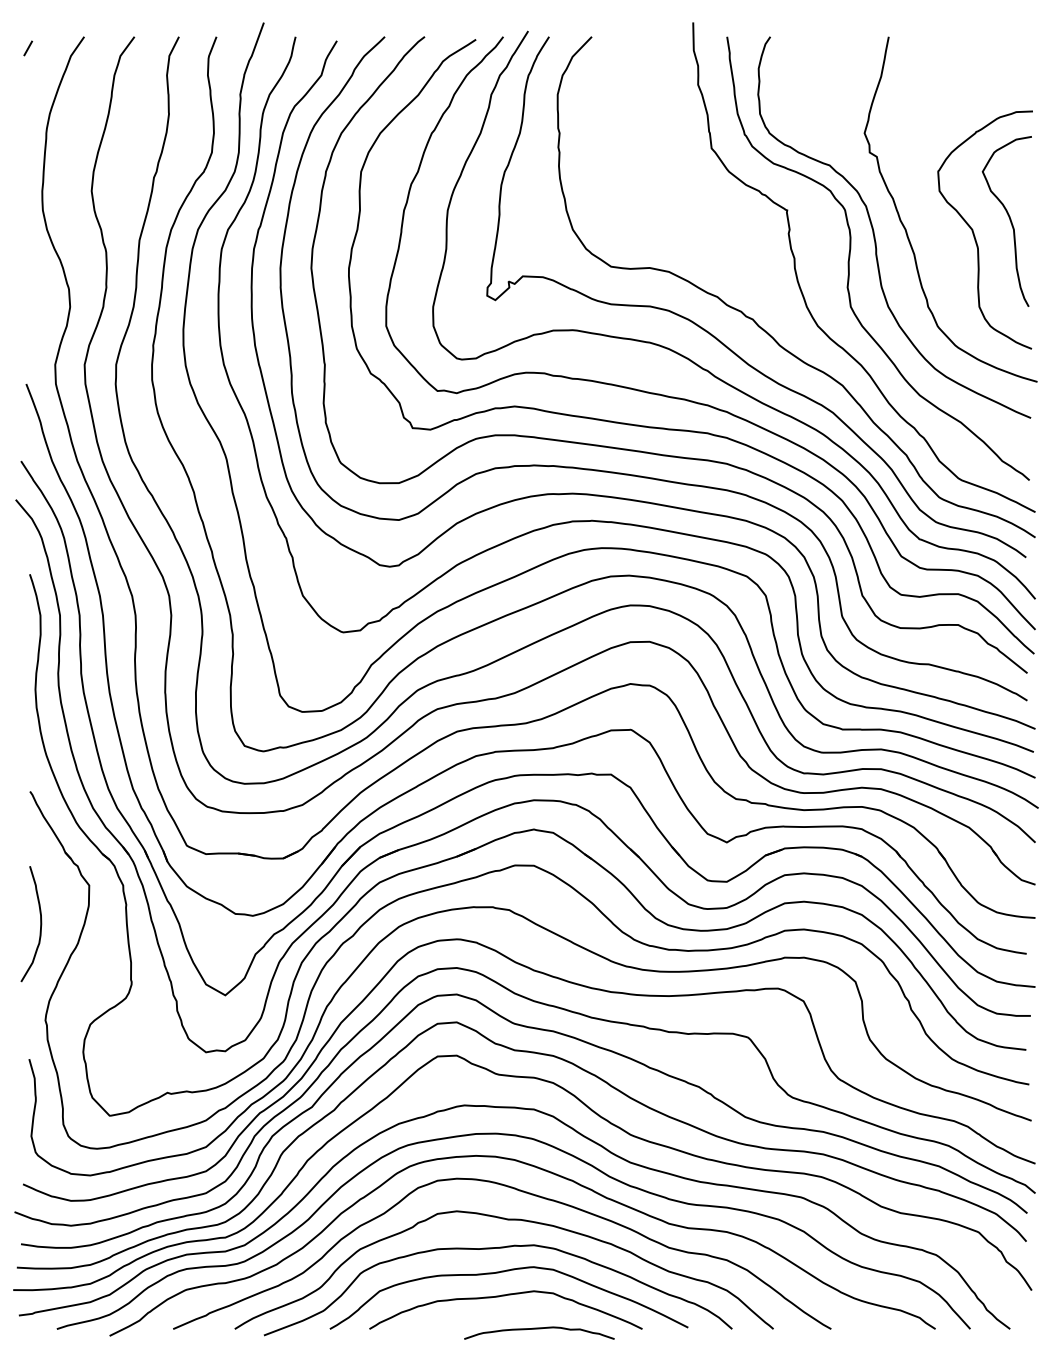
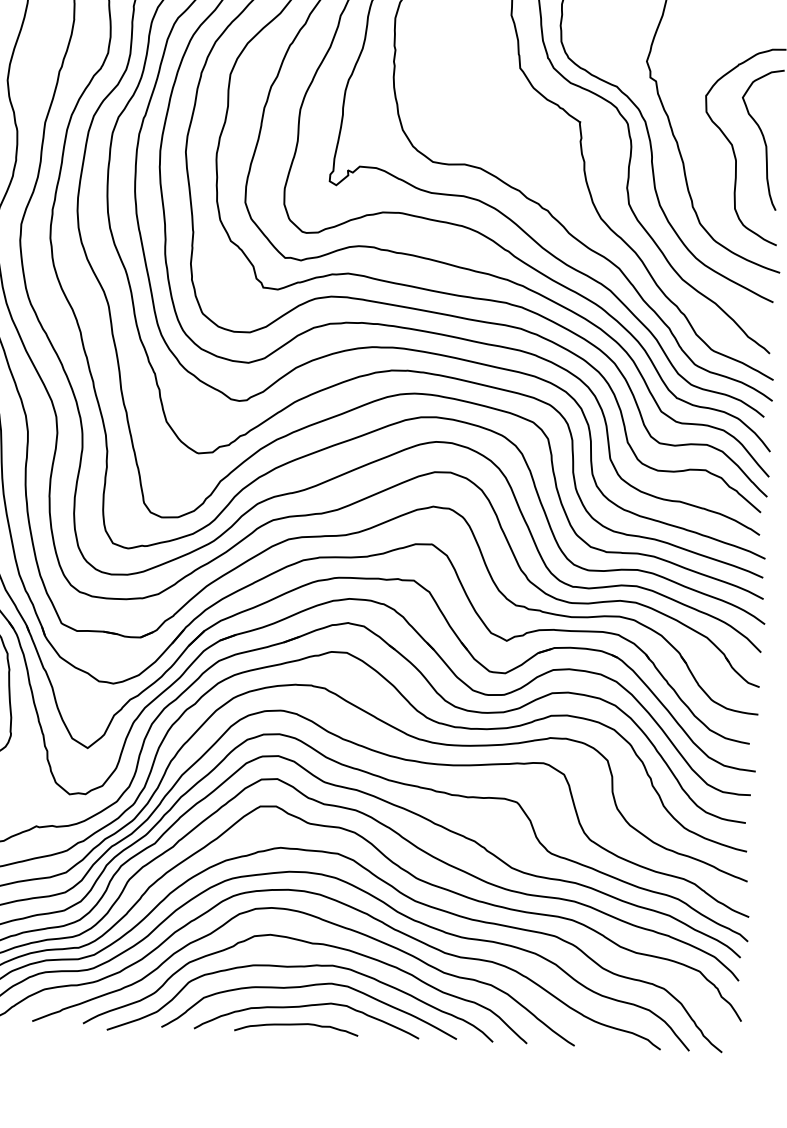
curve: (539, 1329) -> (296, 1025), moved

